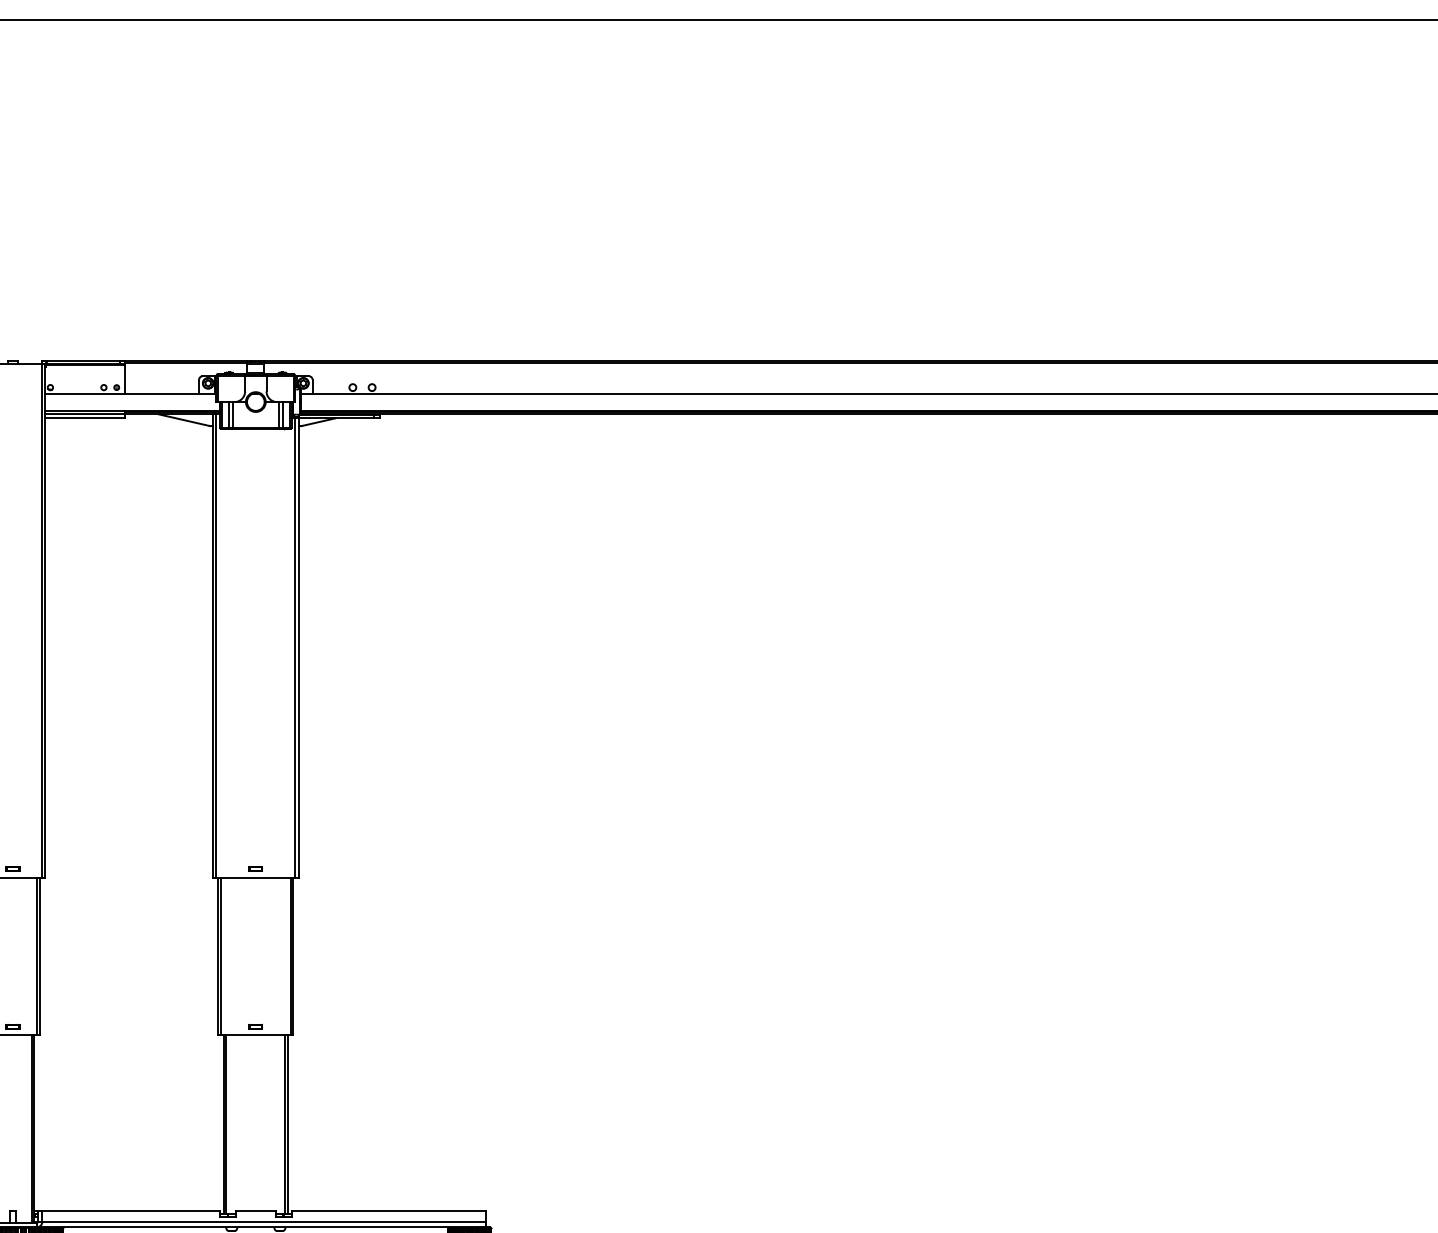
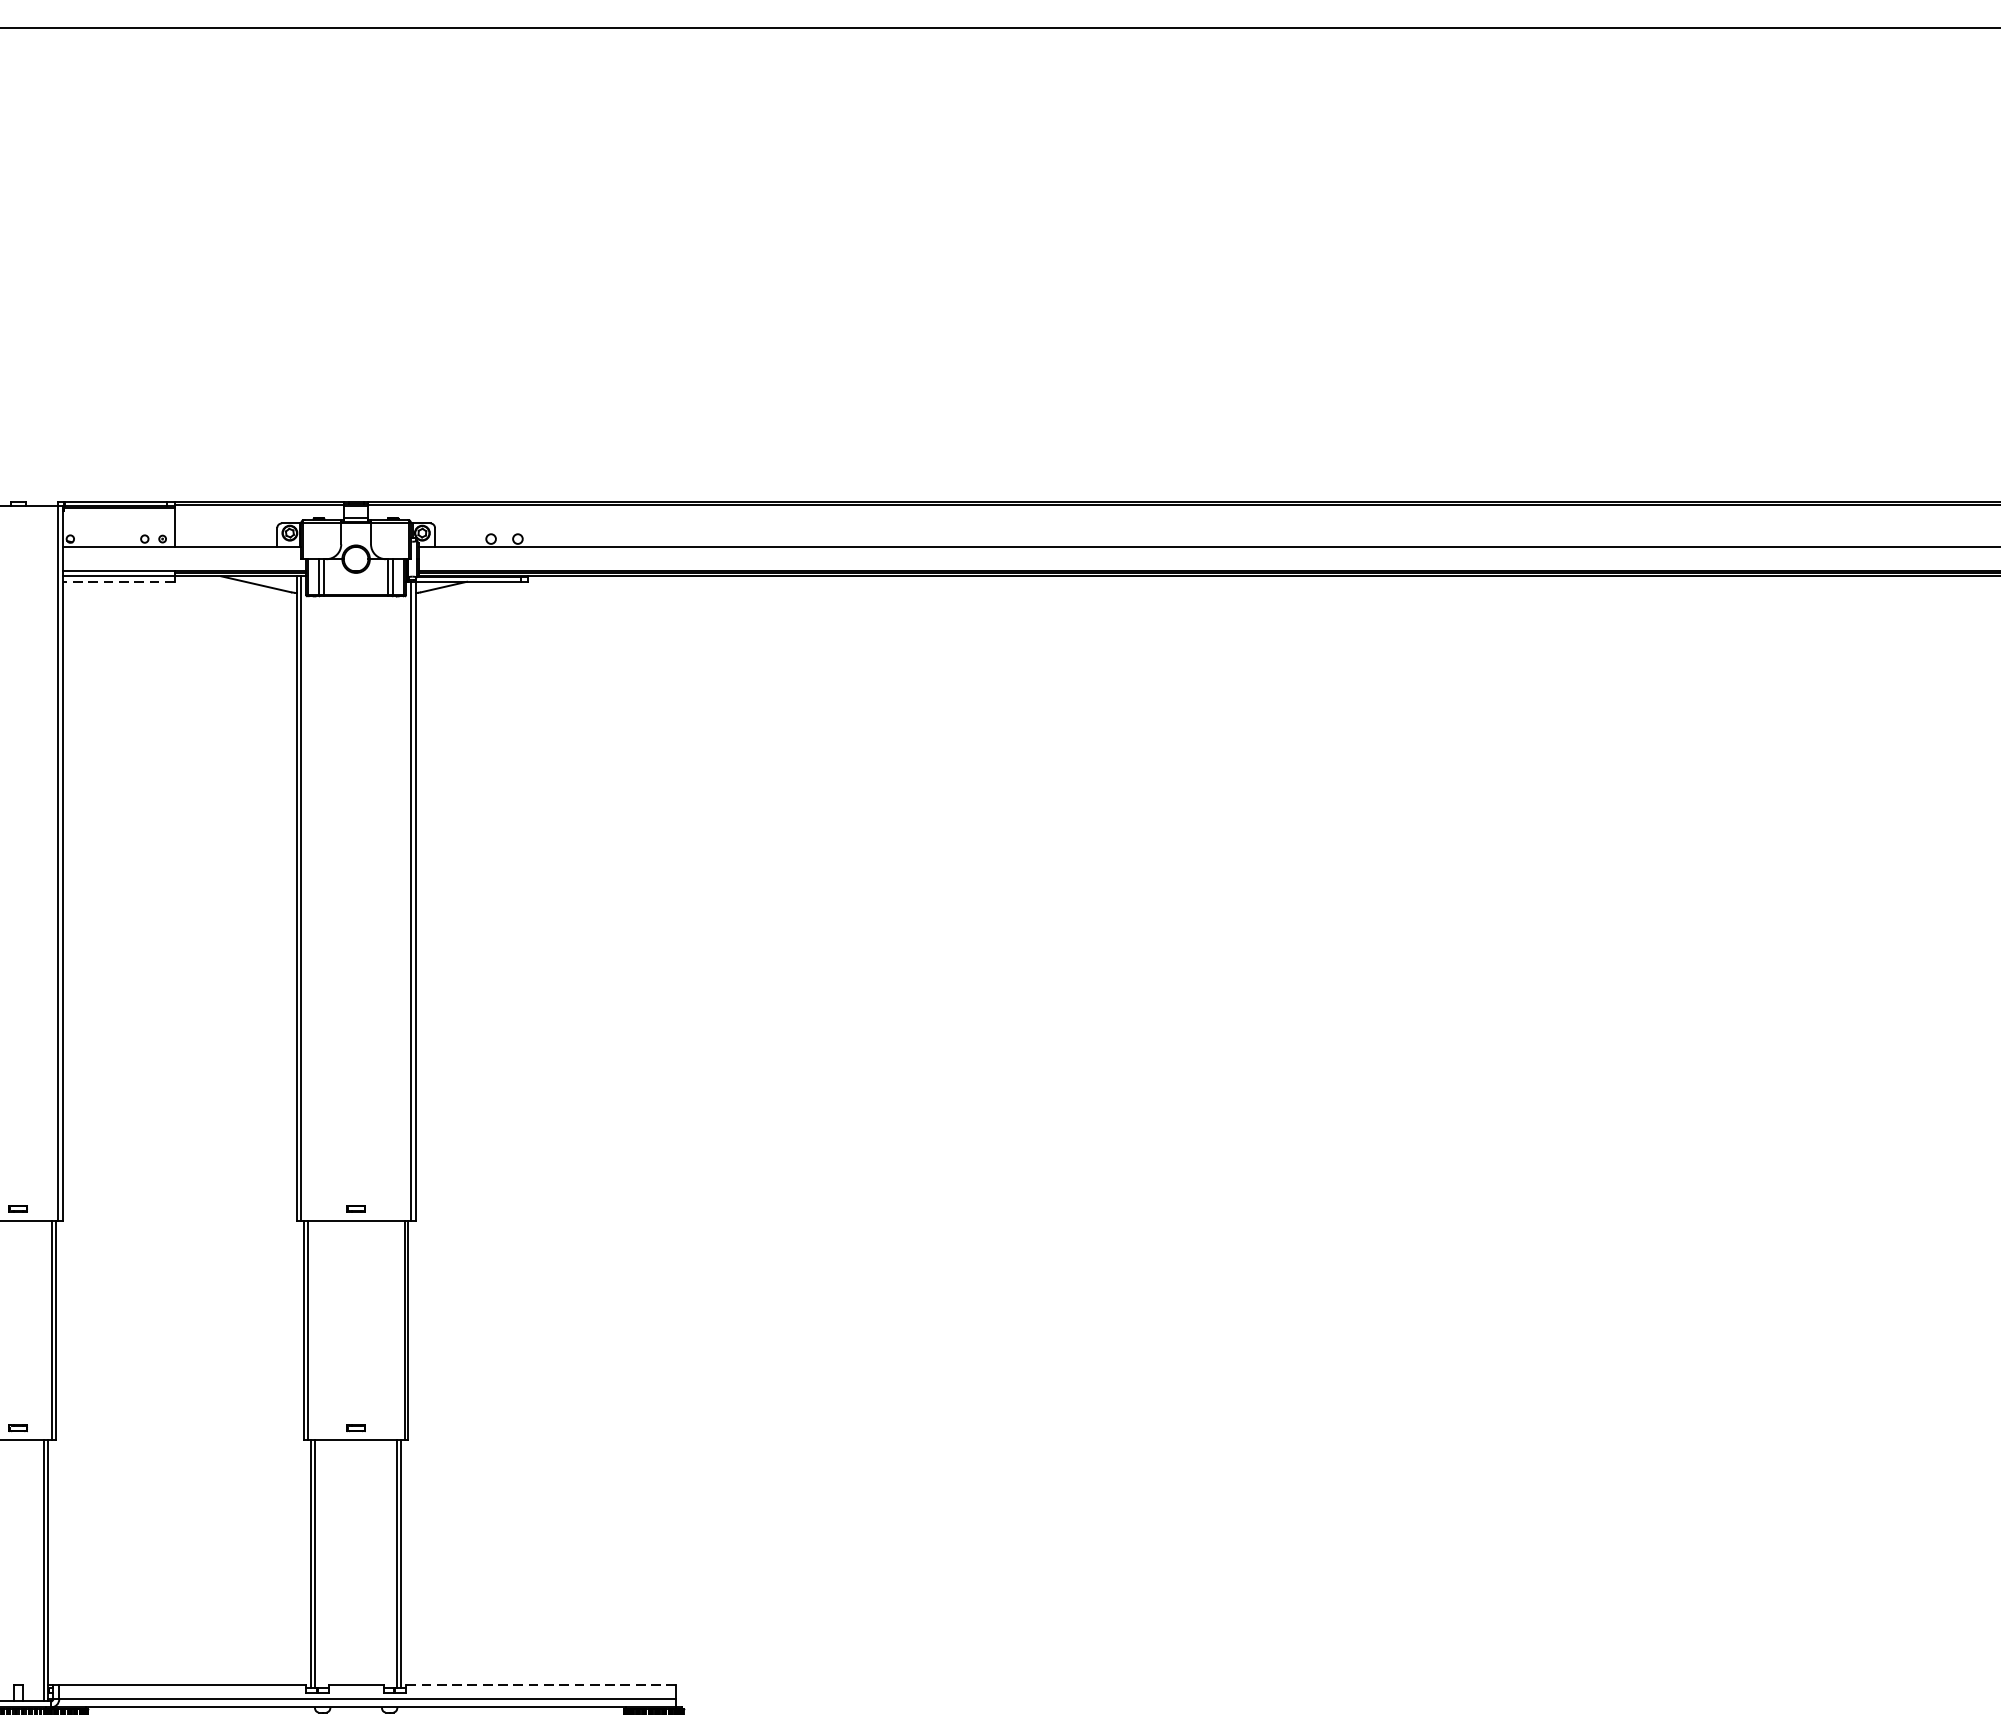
line: (84, 418) -> (117, 582), solid -> dashed
line: (388, 1211) -> (540, 1685), solid -> dashed

